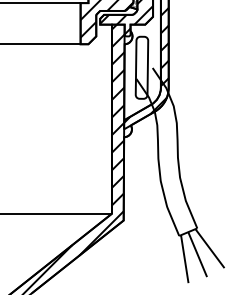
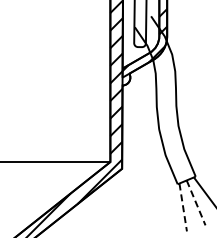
line: (197, 255) -> (195, 203), solid -> dashed
line: (184, 259) -> (182, 207), solid -> dashed

